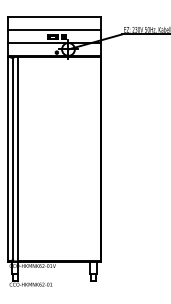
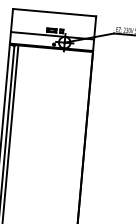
line: (54, 30) -> (53, 24), removed

